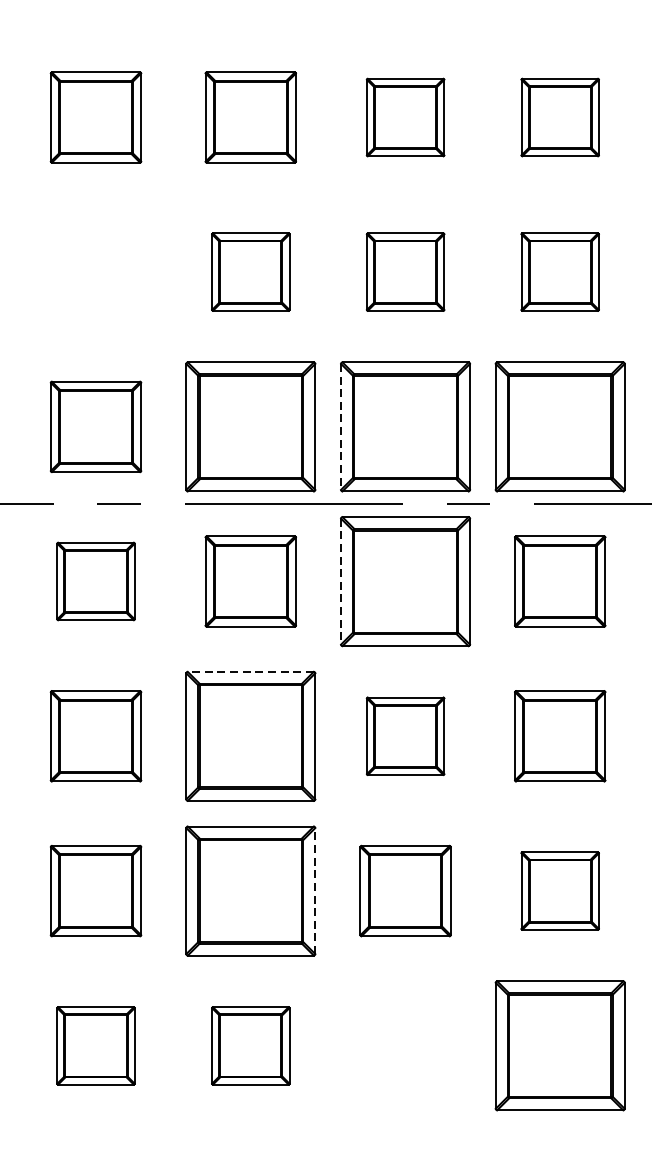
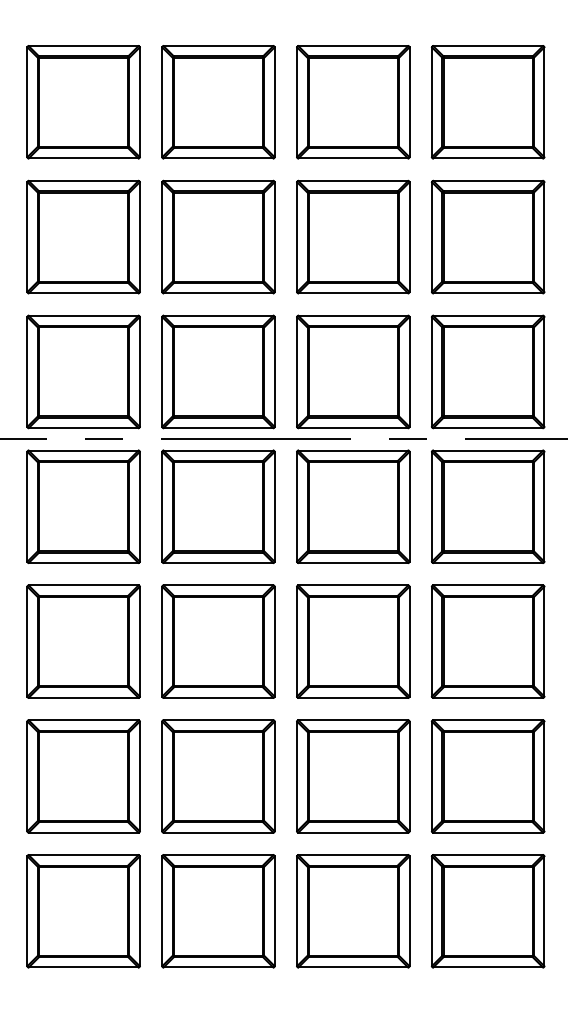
part: (95, 117) -> (83, 102), size x1.43
part: (250, 117) -> (218, 102), size x1.43
part: (405, 117) -> (353, 102), size x1.67
part: (559, 117) -> (487, 102), size x1.67
part: (95, 271) -> (83, 236), added
part: (250, 271) -> (218, 236), size x1.67
part: (405, 271) -> (353, 236), size x1.67
part: (559, 271) -> (487, 236), size x1.67
part: (95, 426) -> (83, 371), size x1.43
line: (341, 426) -> (297, 371), dashed -> solid
part: (95, 581) -> (83, 506), size x1.67
part: (250, 581) -> (218, 506), size x1.43
line: (341, 581) -> (297, 506), dashed -> solid
part: (559, 581) -> (487, 506), size x1.43
line: (250, 671) -> (218, 585), dashed -> solid
part: (95, 736) -> (83, 641), size x1.43
part: (405, 736) -> (353, 641), size x1.67
part: (559, 736) -> (487, 641), size x1.43
part: (95, 891) -> (83, 776), size x1.43
line: (315, 891) -> (274, 776), dashed -> solid
part: (405, 891) -> (353, 776), size x1.43
part: (559, 891) -> (487, 776), size x1.67
part: (95, 1046) -> (83, 911), size x1.67
part: (250, 1046) -> (218, 911), size x1.67
part: (405, 1046) -> (353, 911), added

